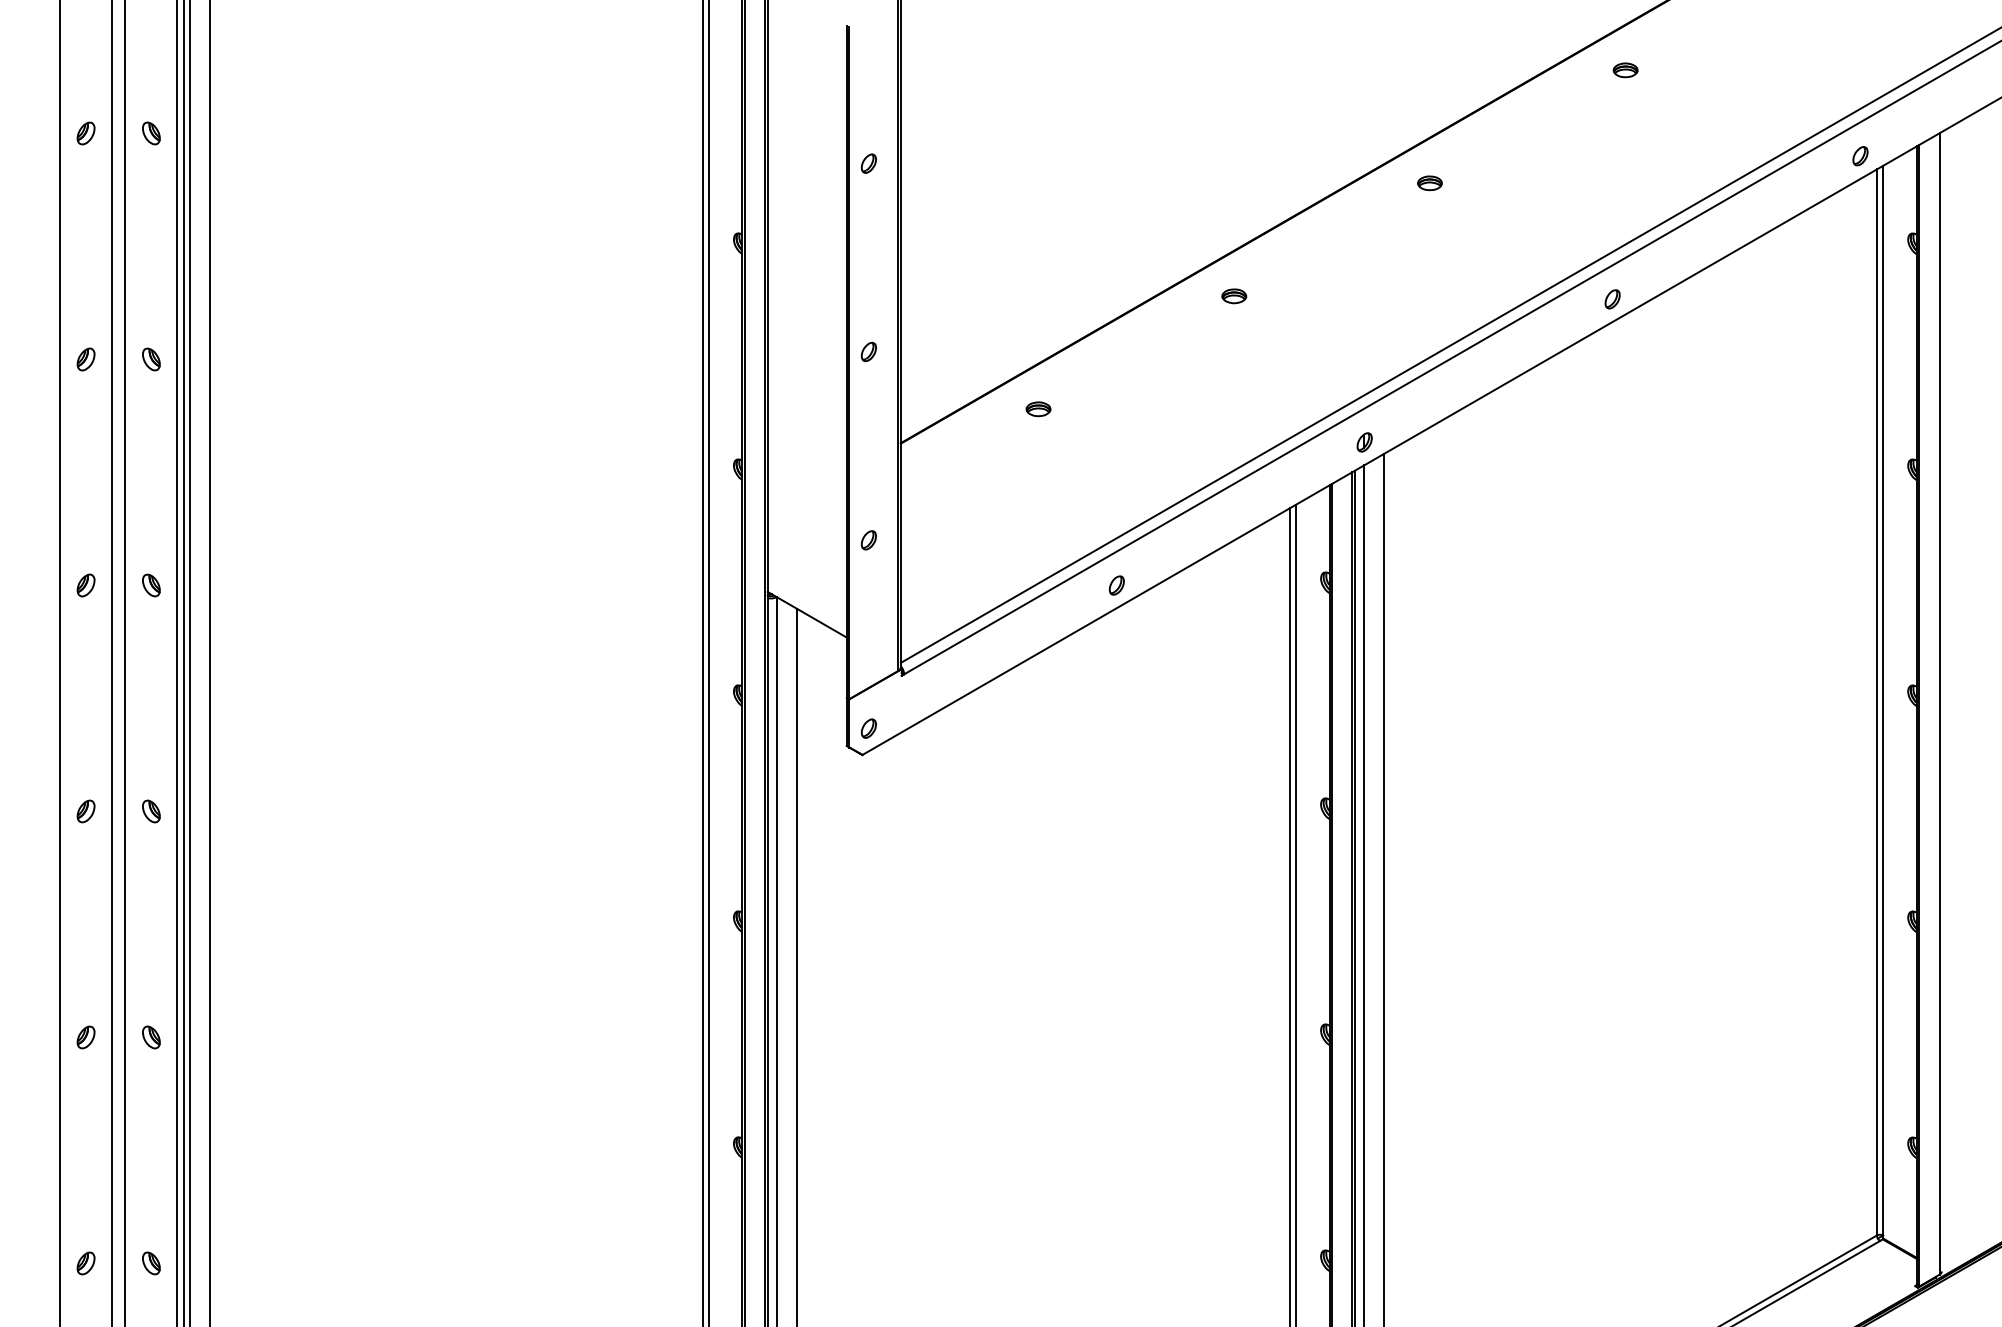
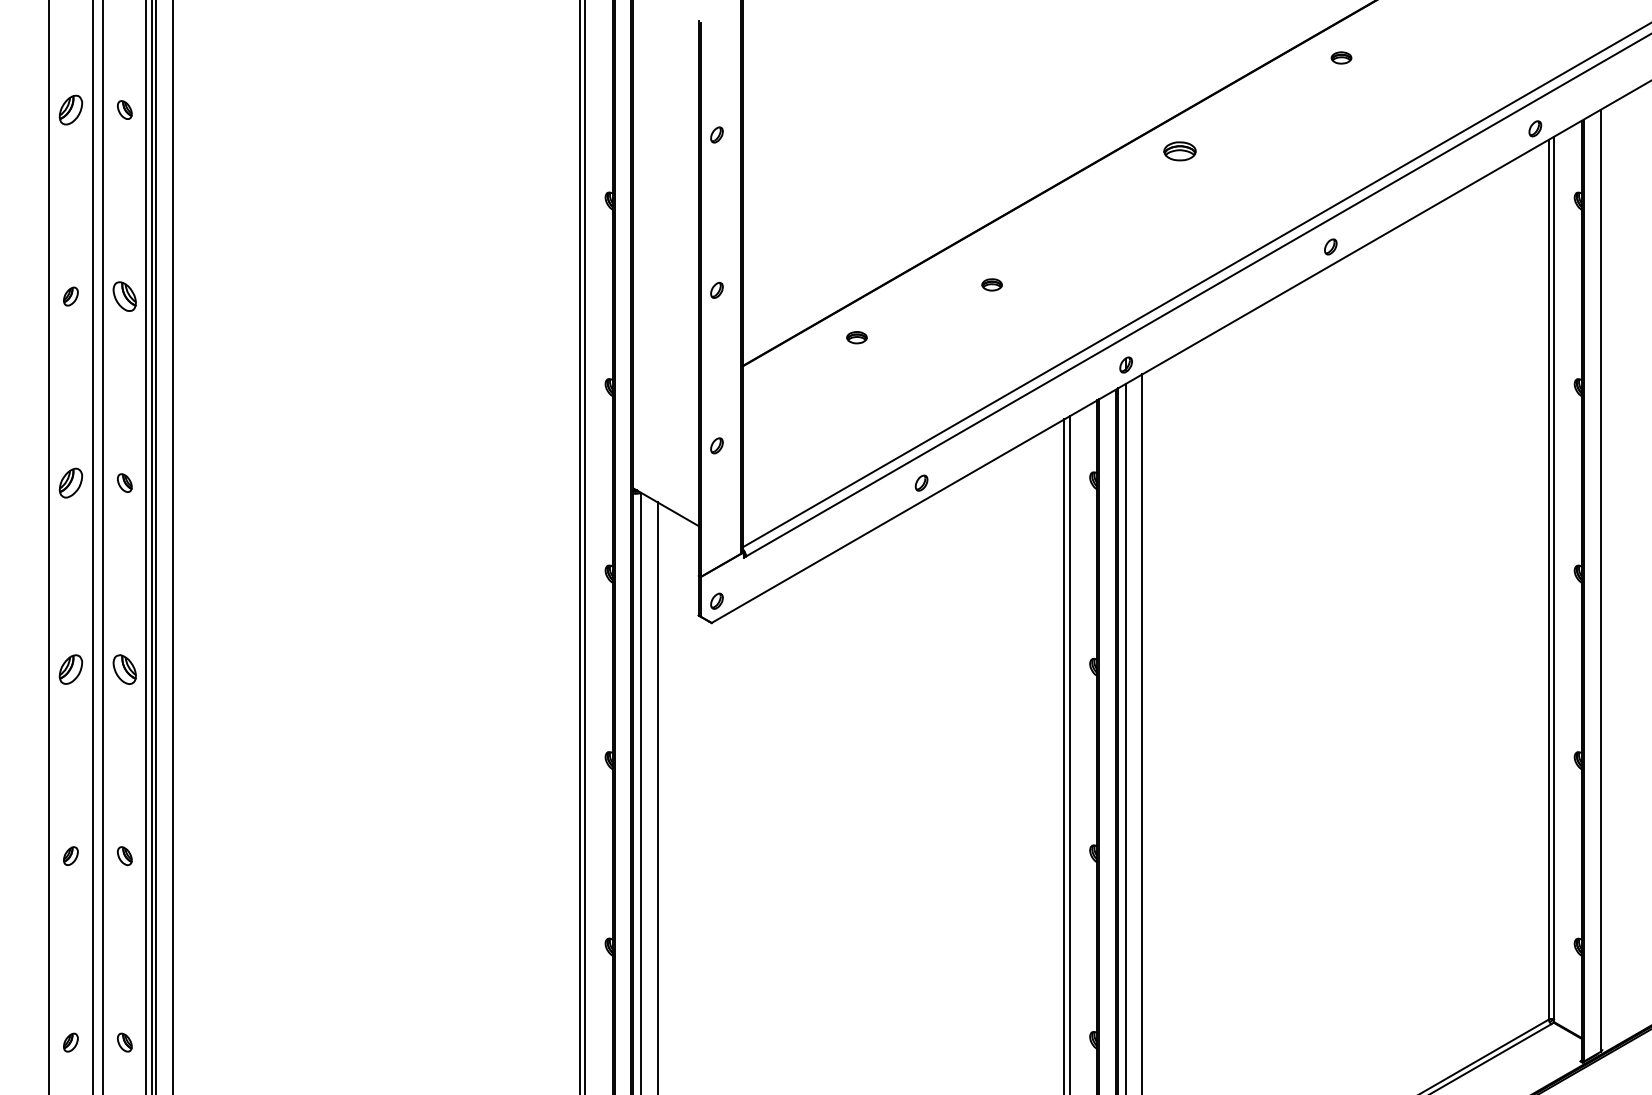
part: (85, 133) -> (70, 110), size x1.6
part: (1429, 182) -> (1179, 150), size x1.6
part: (1234, 296) -> (992, 285), moved
part: (151, 359) -> (124, 296), size x1.6
part: (85, 585) -> (70, 483), size x1.6
part: (85, 811) -> (70, 669), size x1.6
part: (151, 811) -> (124, 669), size x1.6

